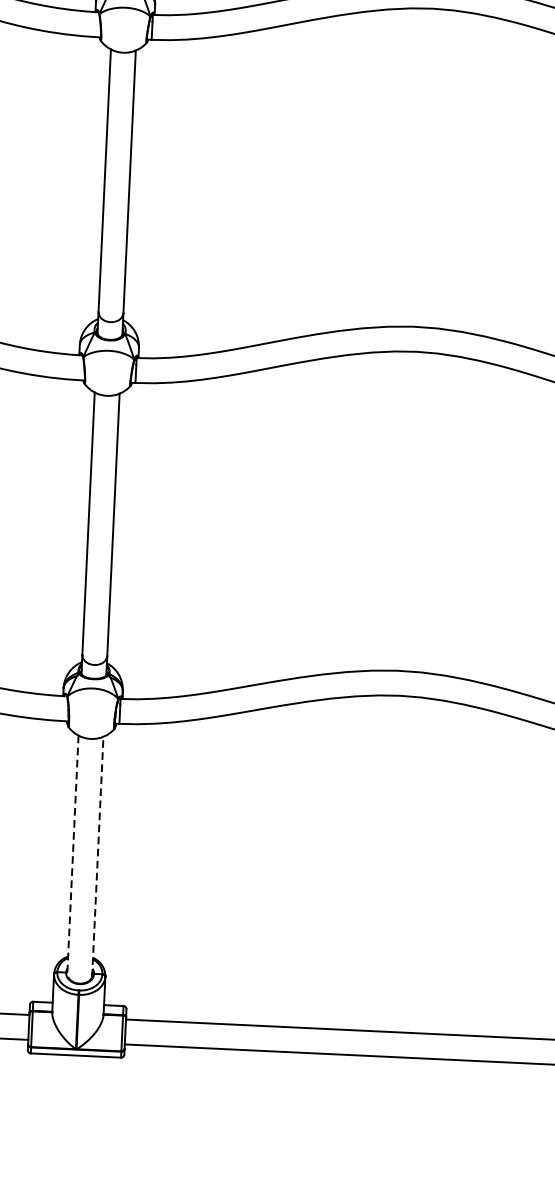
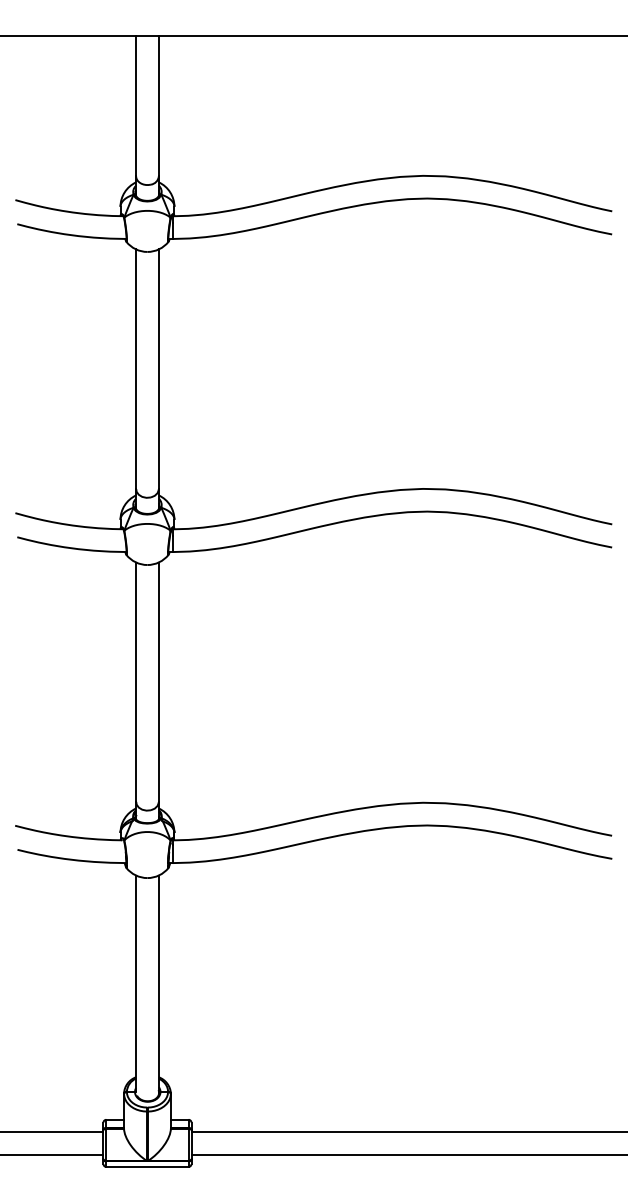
line: (73, 855) -> (136, 984), dashed -> solid
line: (97, 857) -> (158, 985), dashed -> solid

